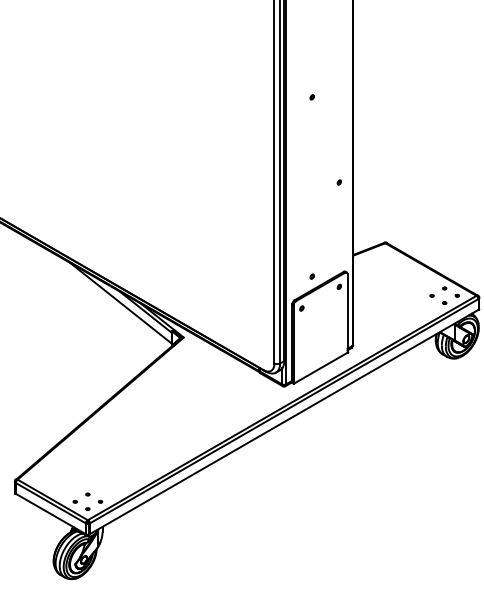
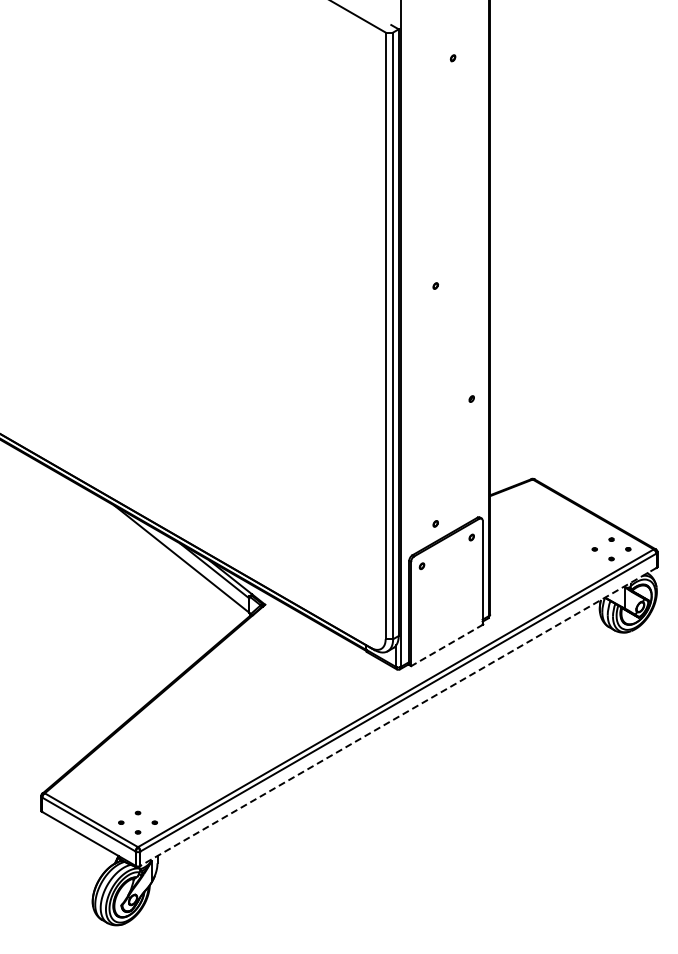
line: (321, 368) -> (447, 645), solid -> dashed
line: (284, 421) -> (398, 716), solid -> dashed

